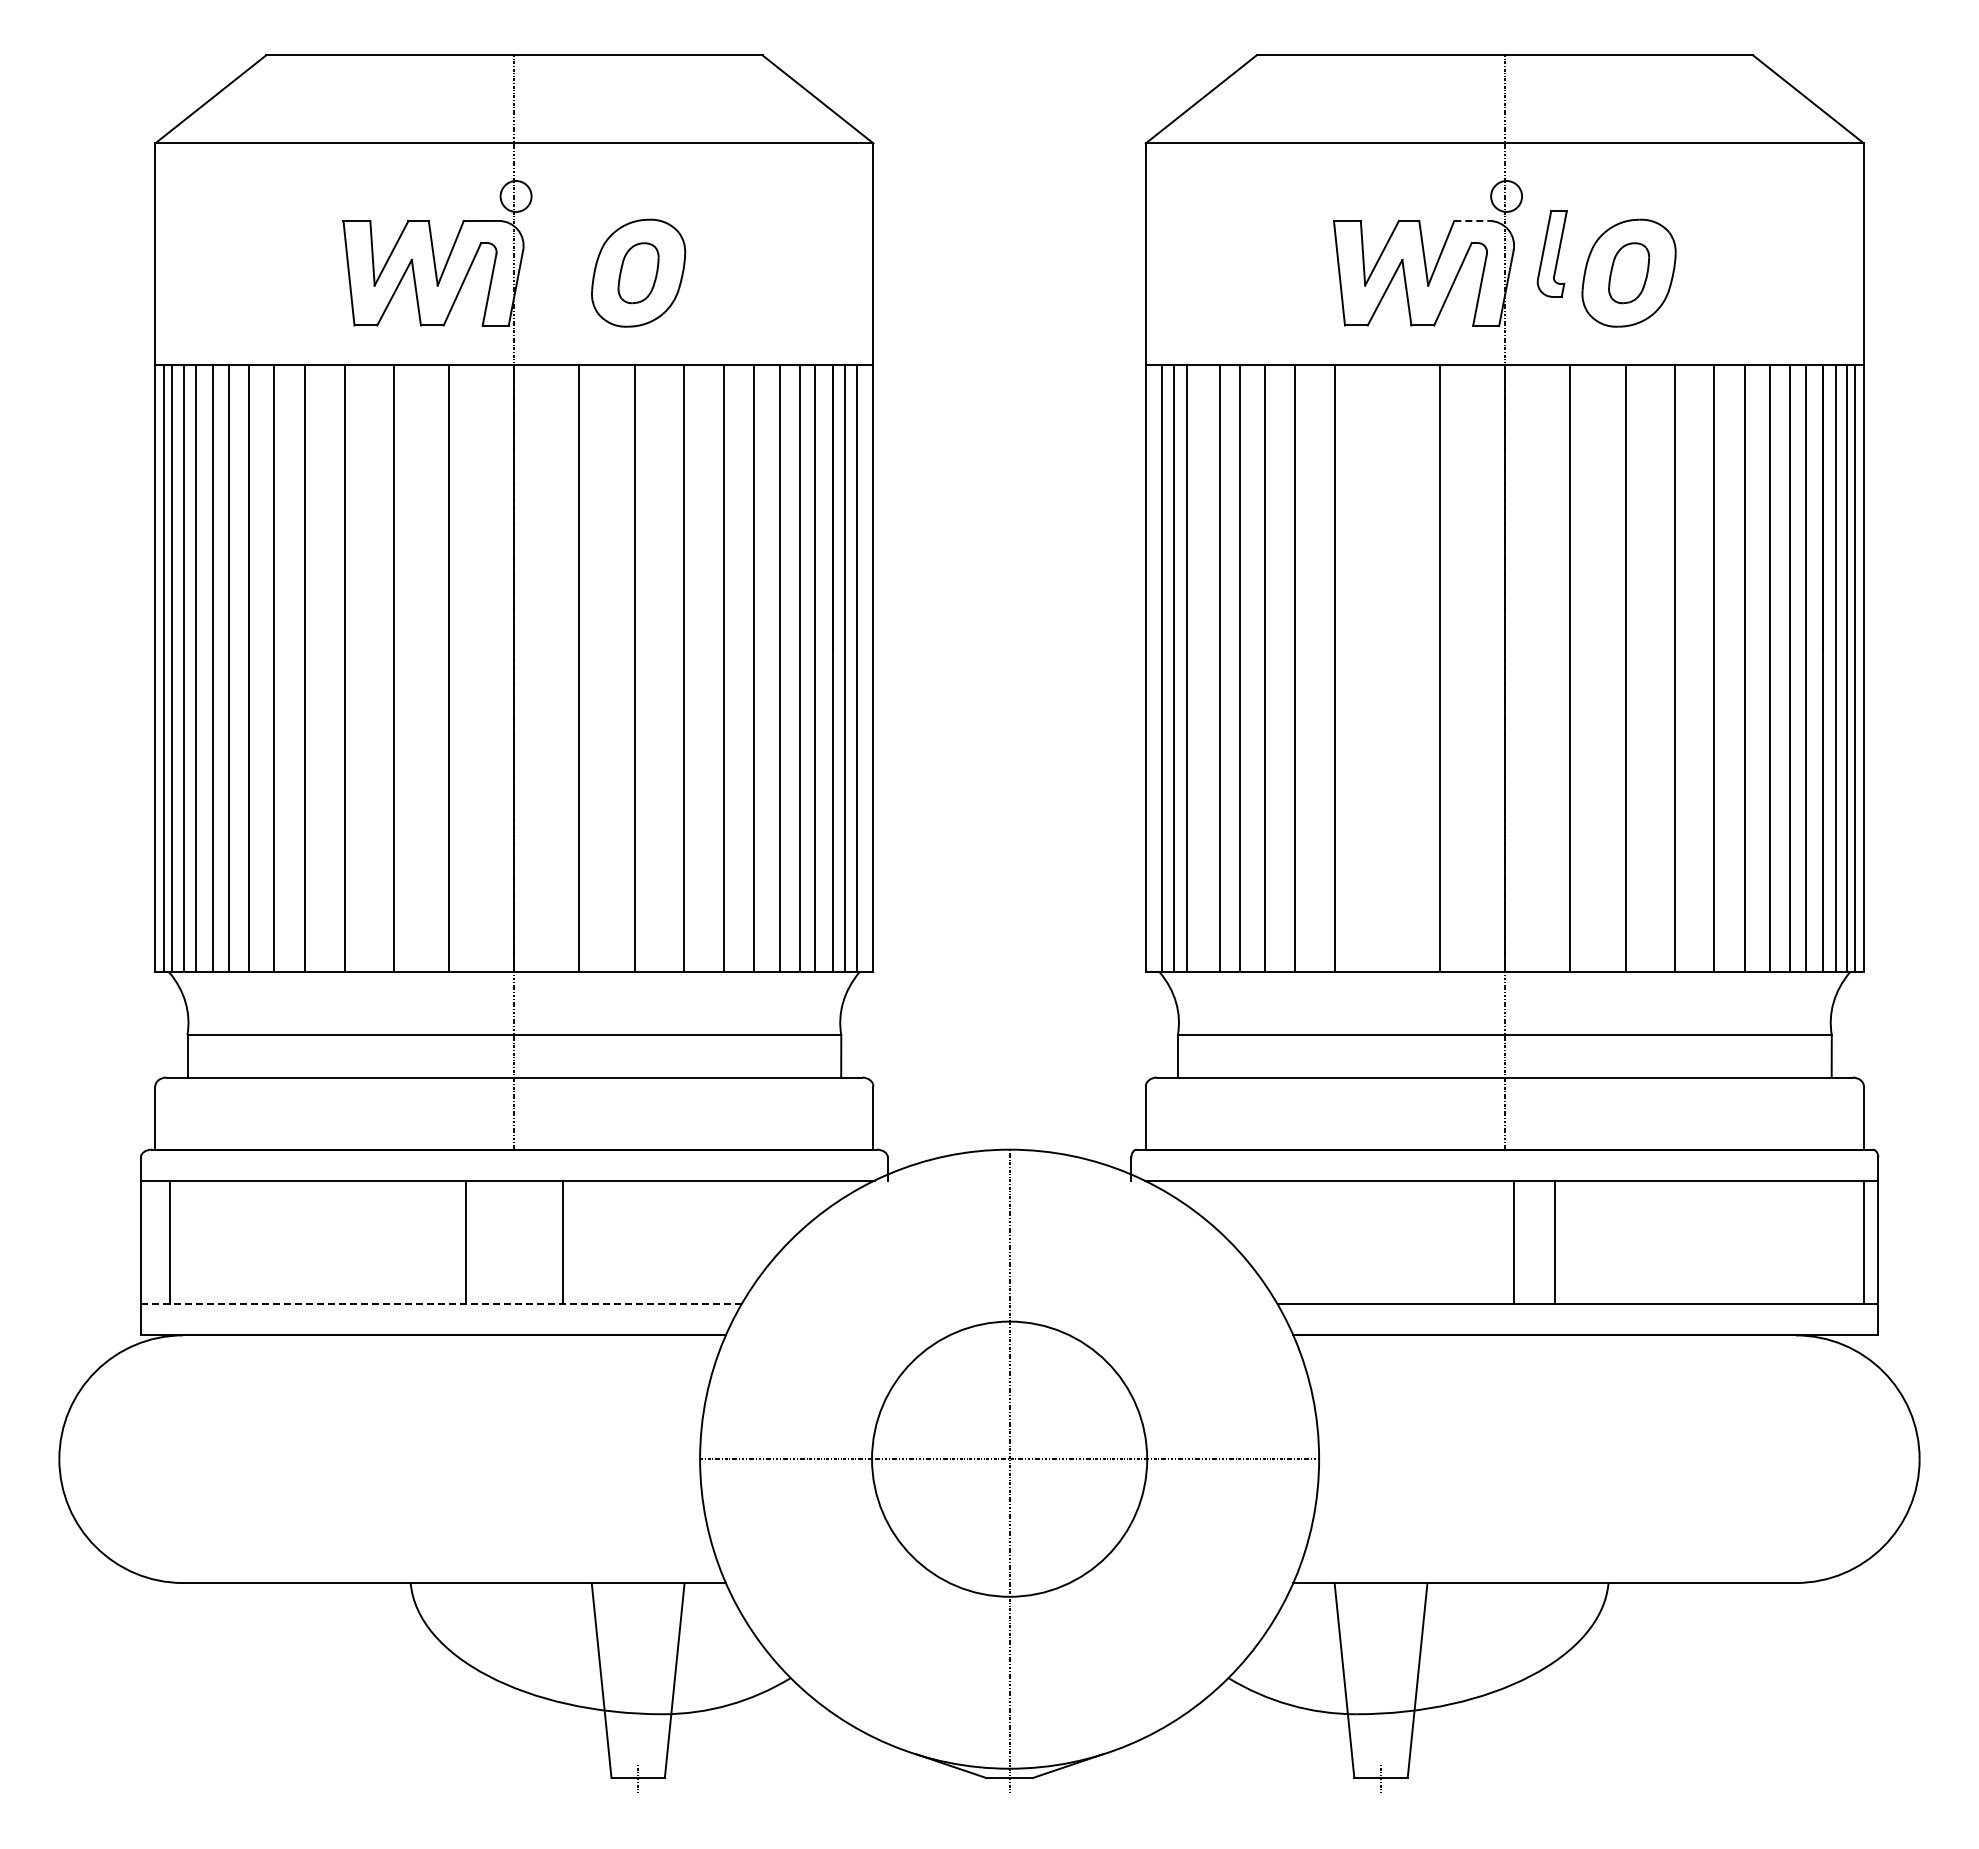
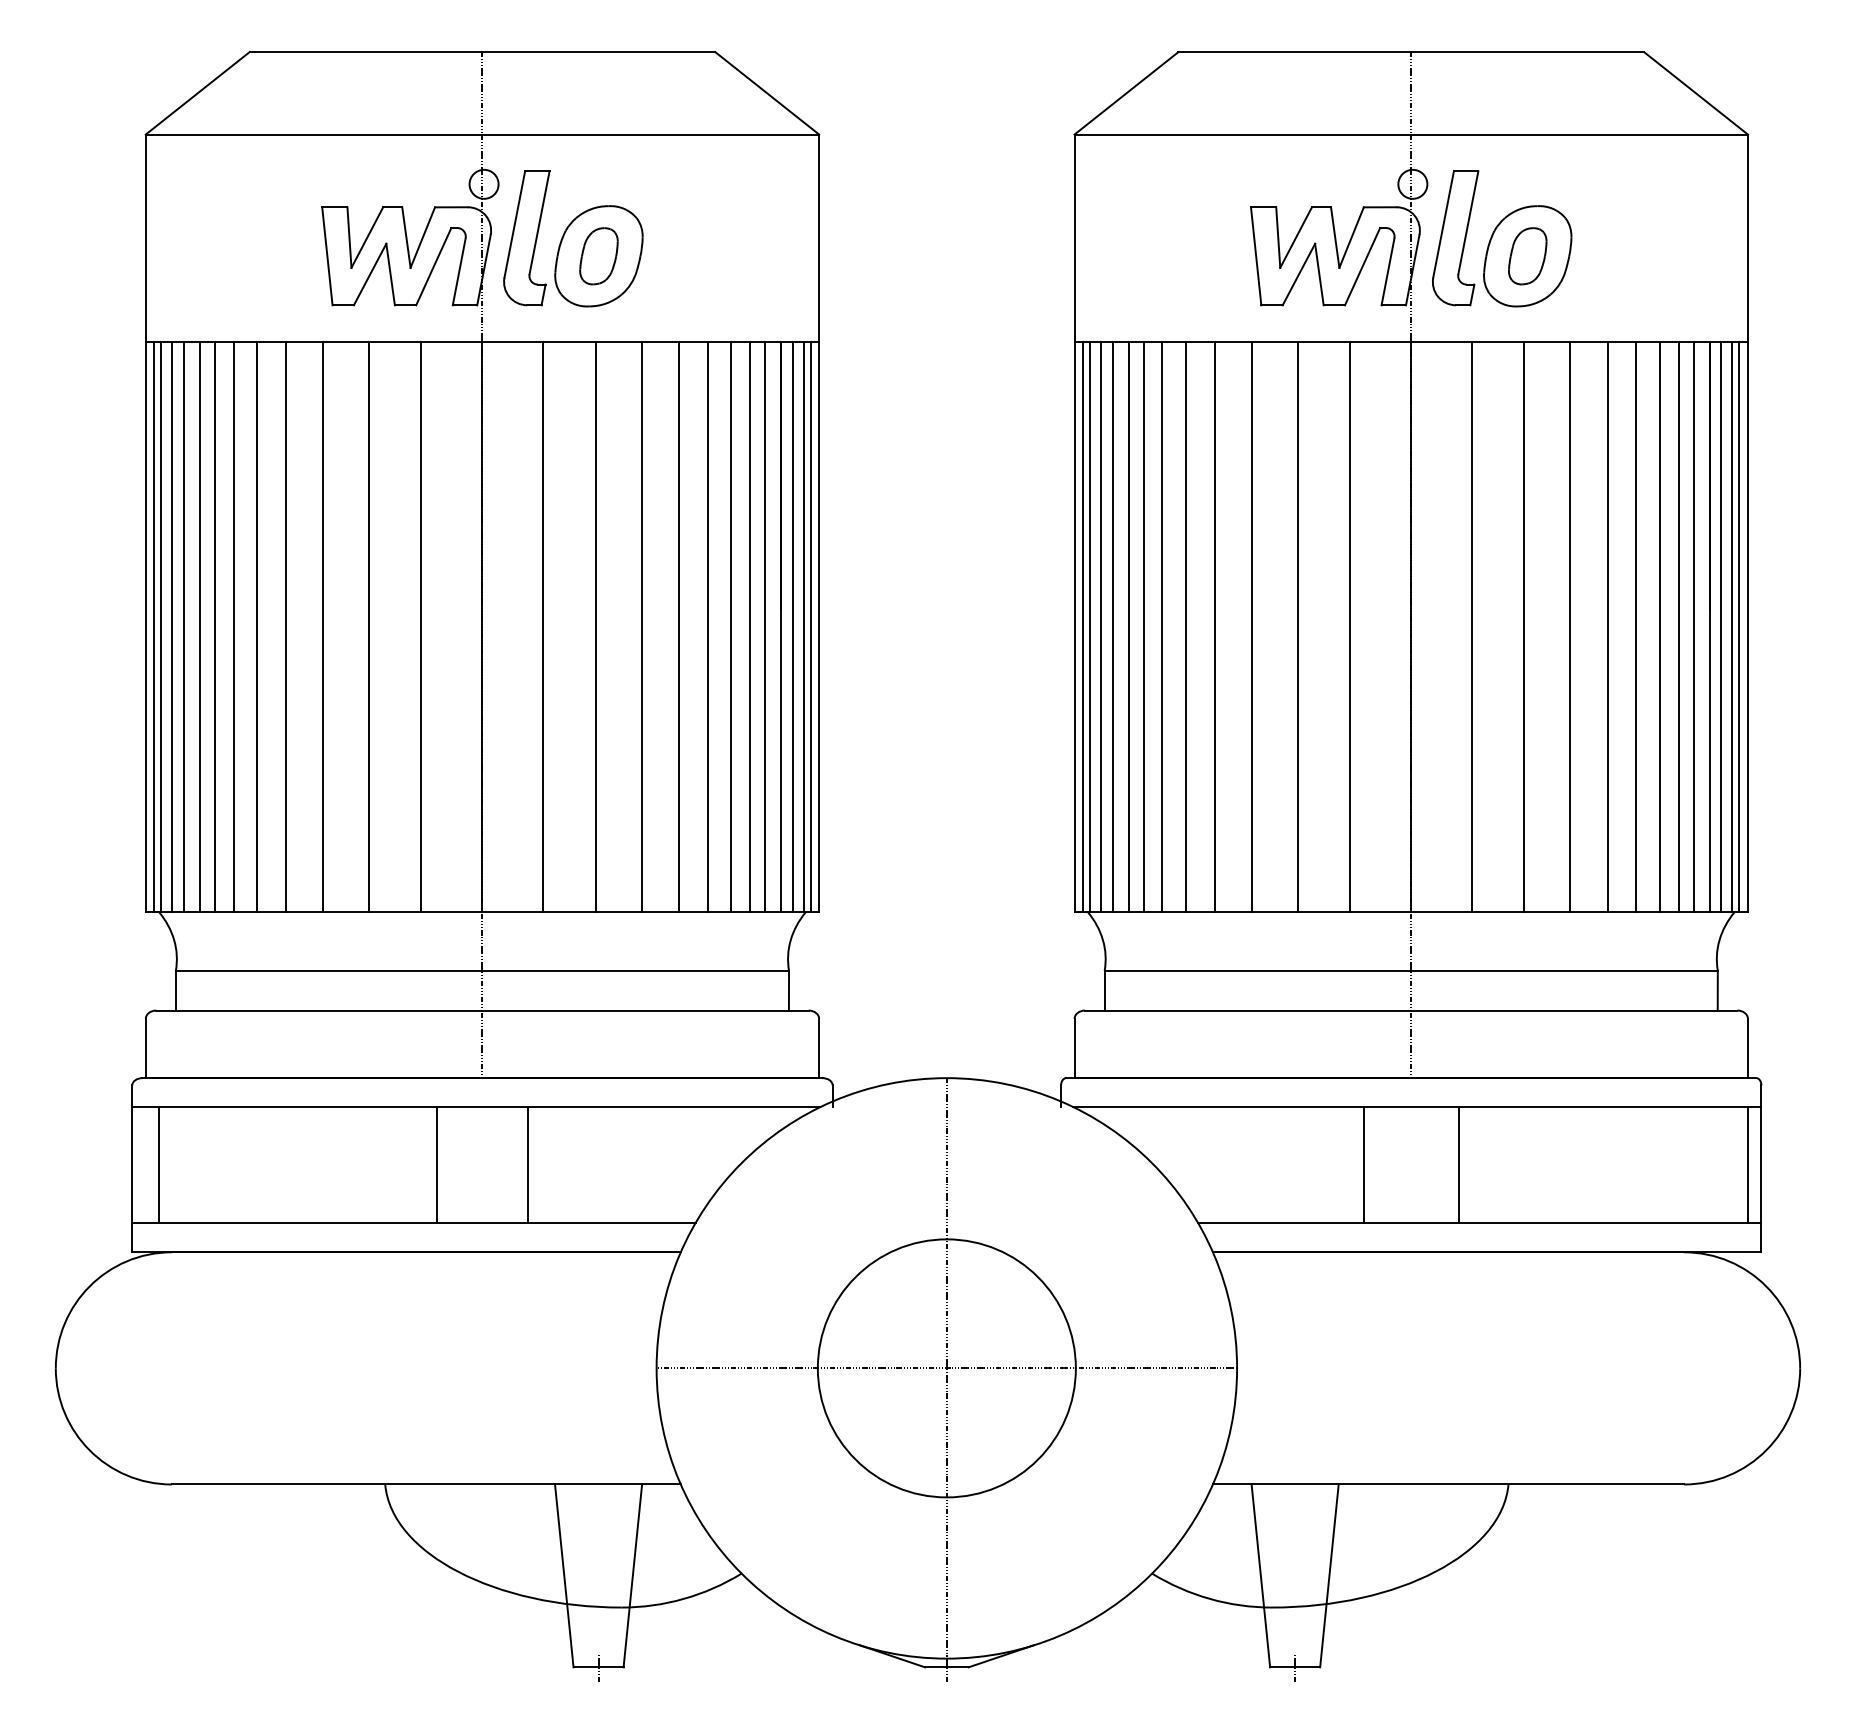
line: (1471, 220) -> (1379, 206), dashed -> solid
part: (561, 253) -> (526, 237), added
part: (1552, 253) -> (1455, 237), size x1.67
line: (864, 668) -> (810, 626), added
line: (1154, 668) -> (1082, 626), added
line: (1203, 668) -> (1128, 626), added
line: (1384, 668) -> (1298, 626), added
line: (1514, 1242) -> (1364, 1165), moved
line: (440, 1304) -> (413, 1223), dashed -> solid

